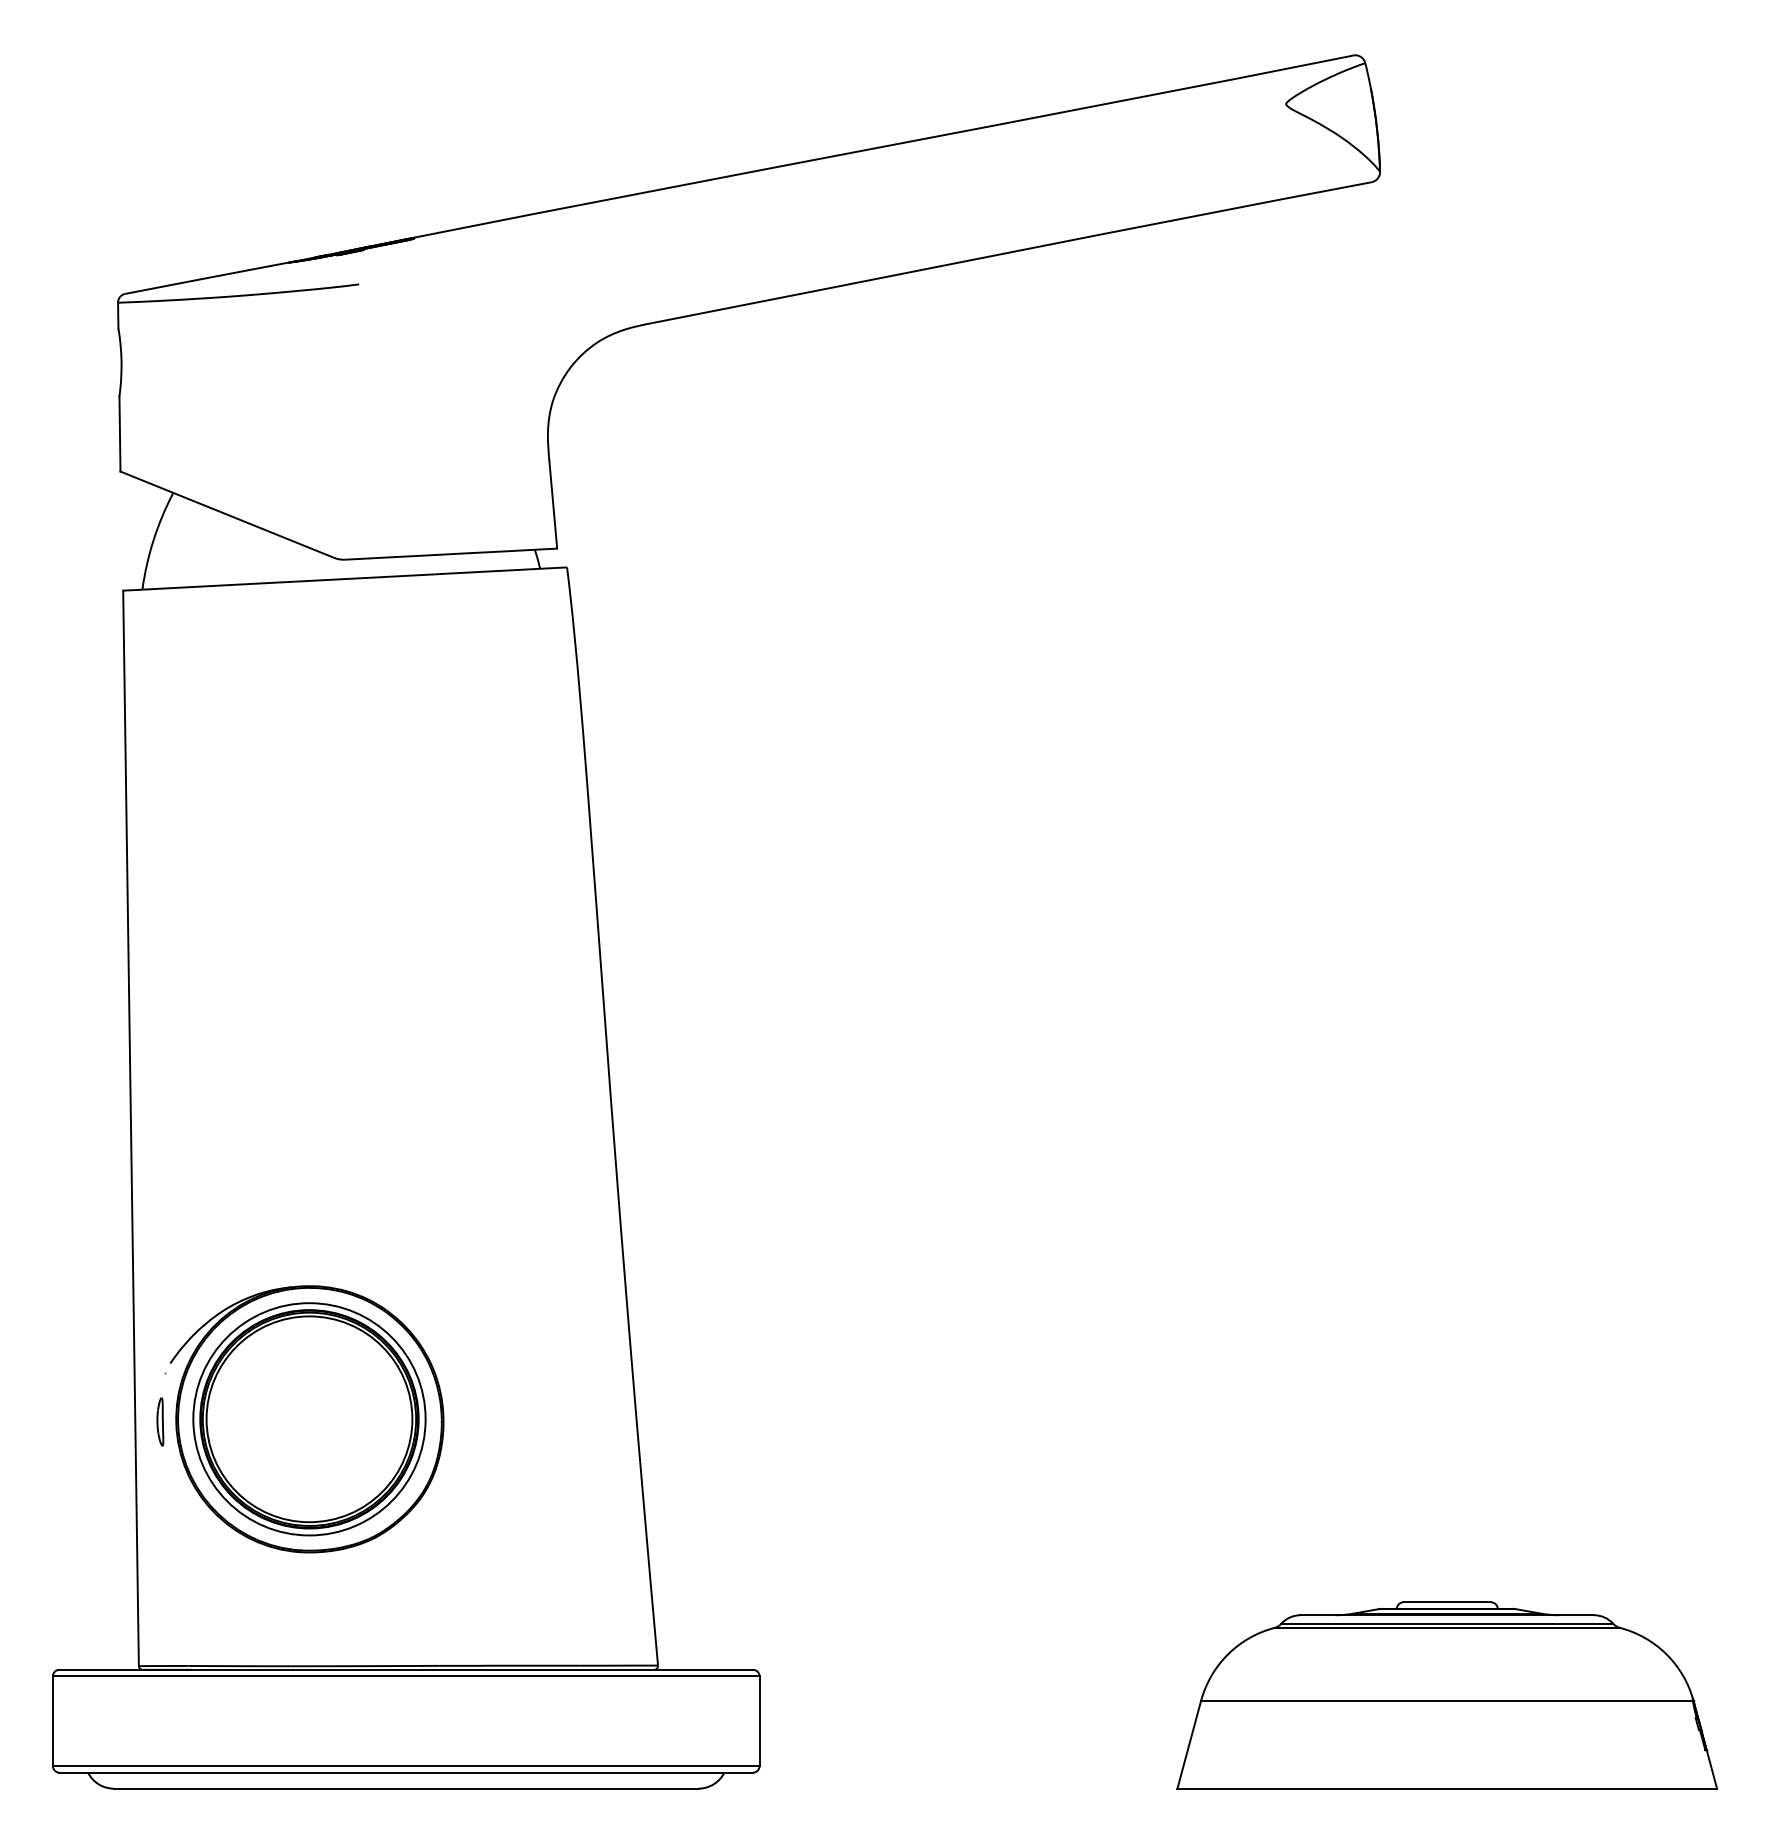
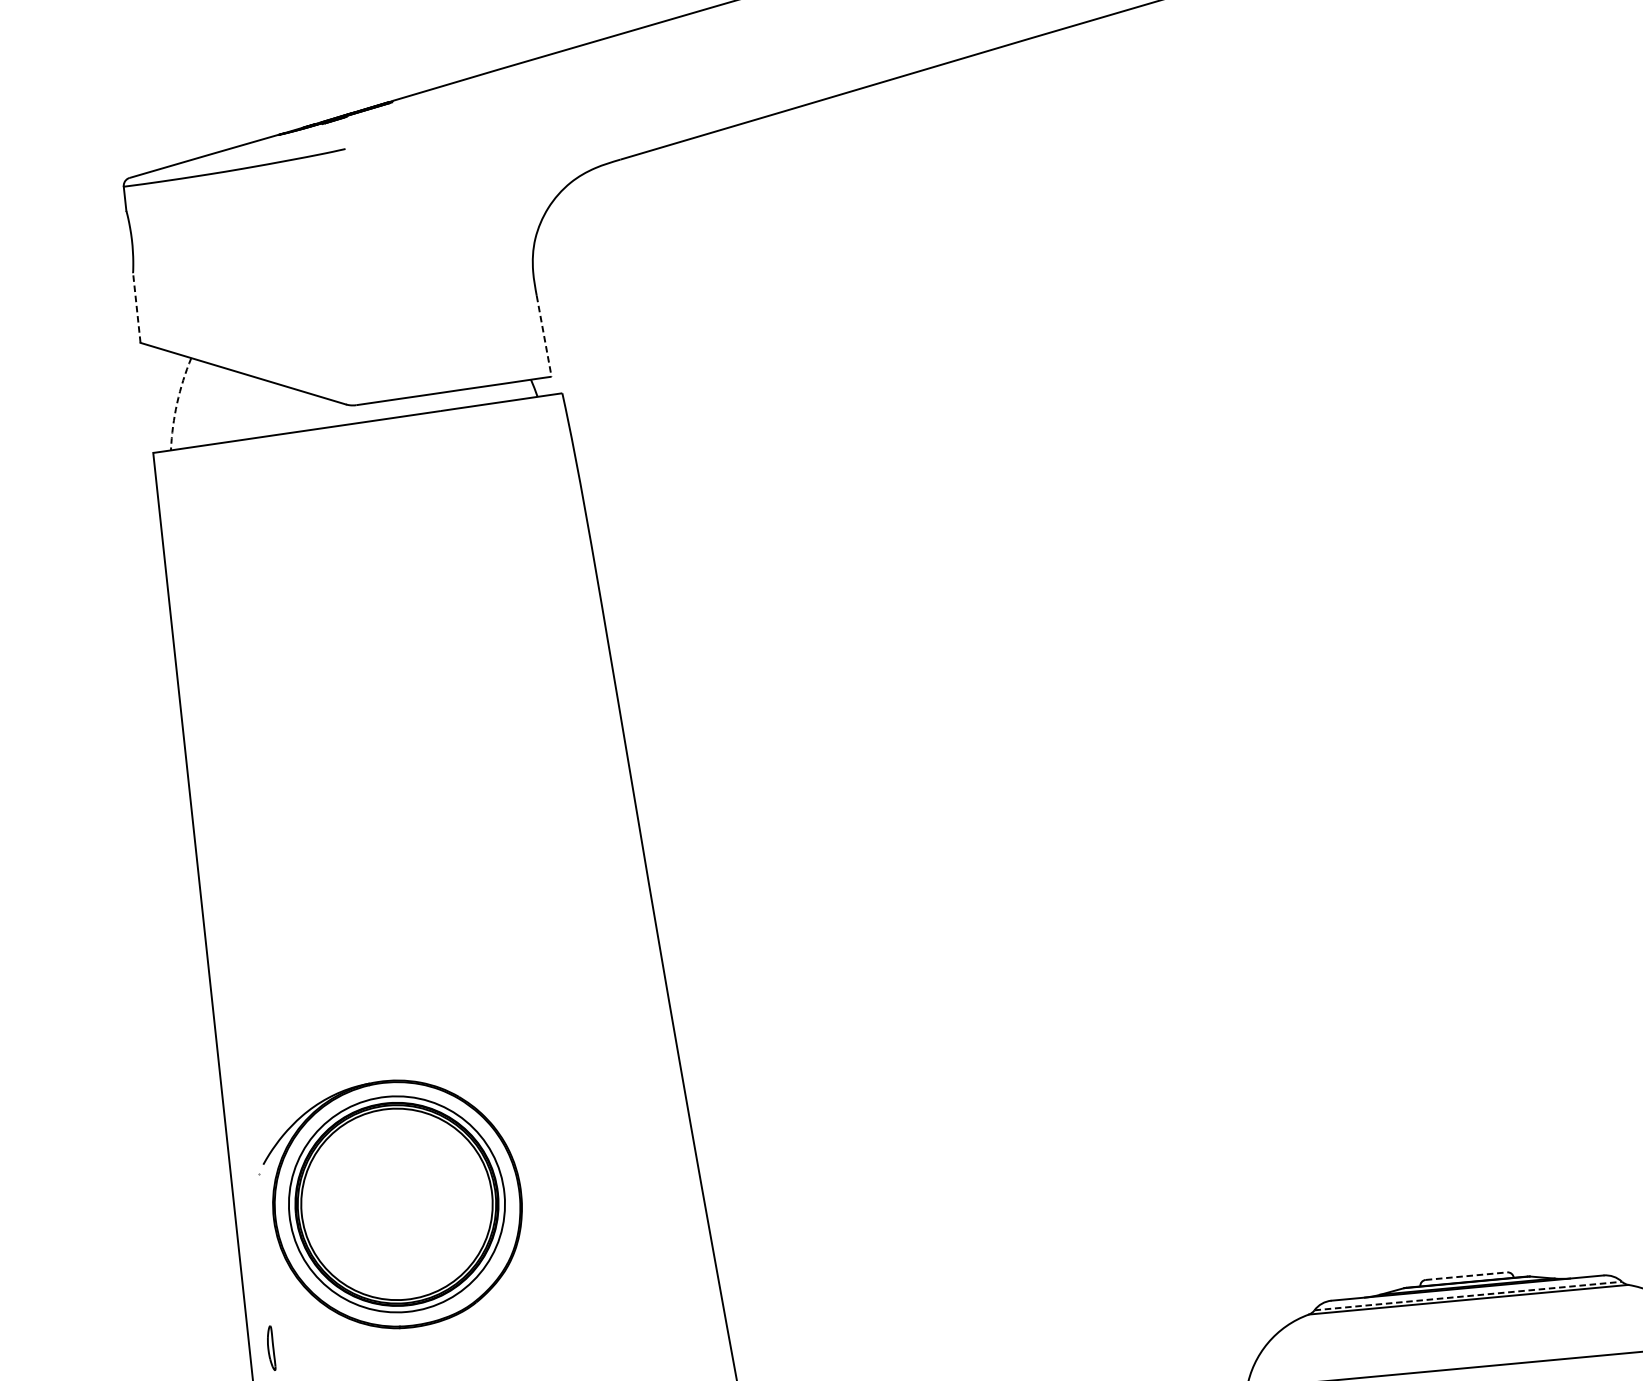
line: (119, 433) -> (136, 307), solid -> dashed
line: (553, 505) -> (544, 337), solid -> dashed
arc: (153, 539) -> (176, 402), solid -> dashed
part: (160, 1421) -> (271, 1347), moved
line: (1447, 1602) -> (1466, 1276), solid -> dashed
line: (1447, 1623) -> (1468, 1295), solid -> dashed

